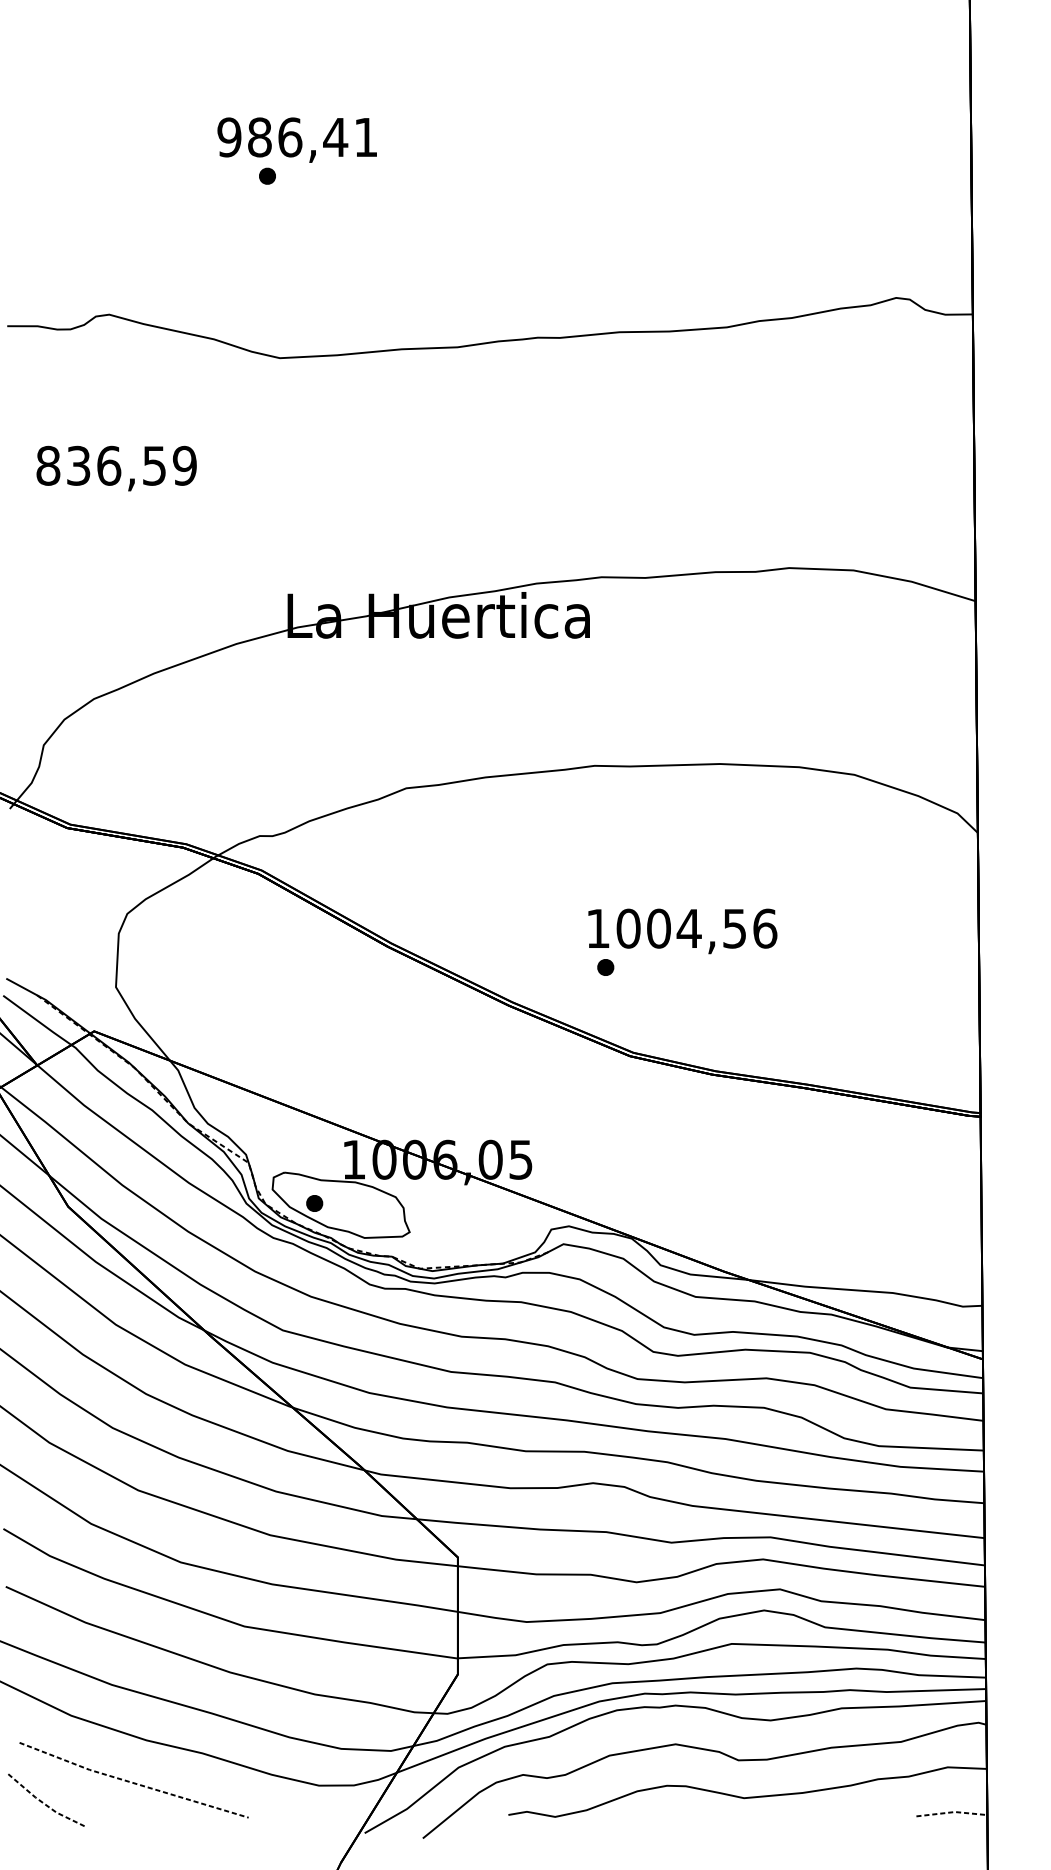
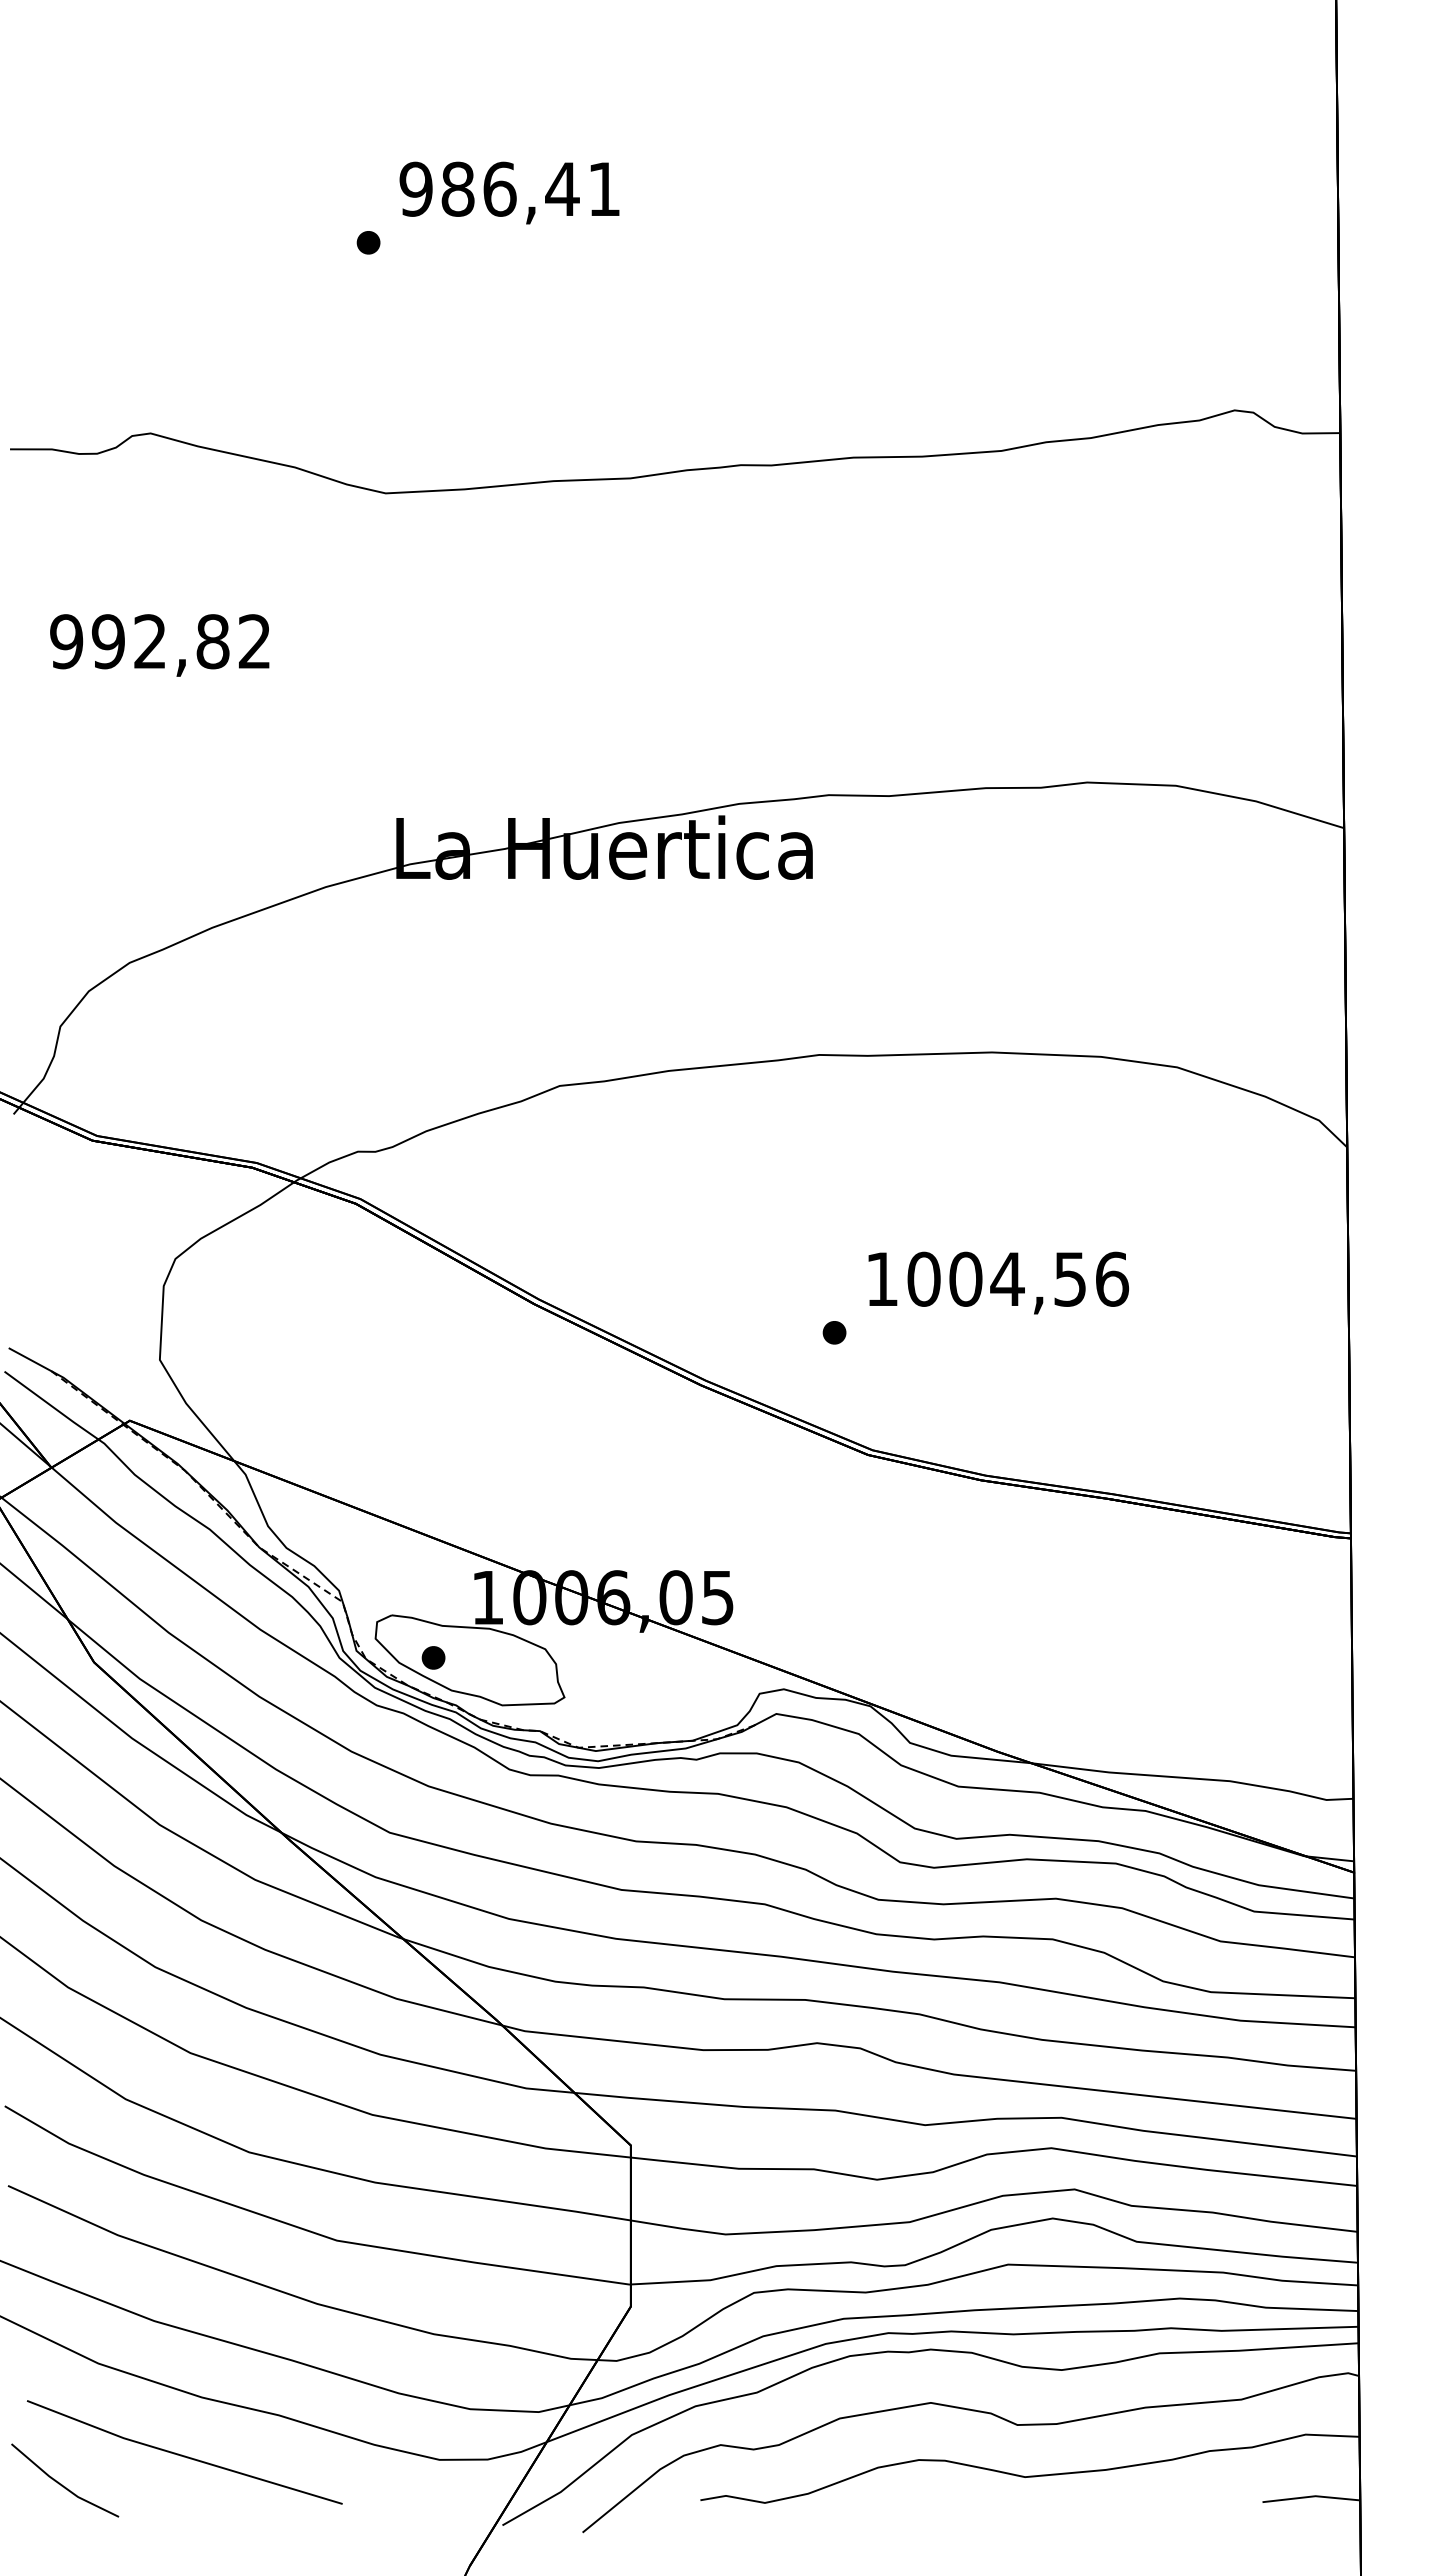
text: (297, 139) -> (509, 192), moved
text: (116, 465) -> (160, 641), 836,59 -> 992,82
text: (682, 931) -> (998, 1282), moved
line: (133, 1783) -> (183, 2456), dashed -> solid
line: (45, 1804) -> (62, 2485), dashed -> solid
line: (951, 1812) -> (1311, 2496), dashed -> solid

